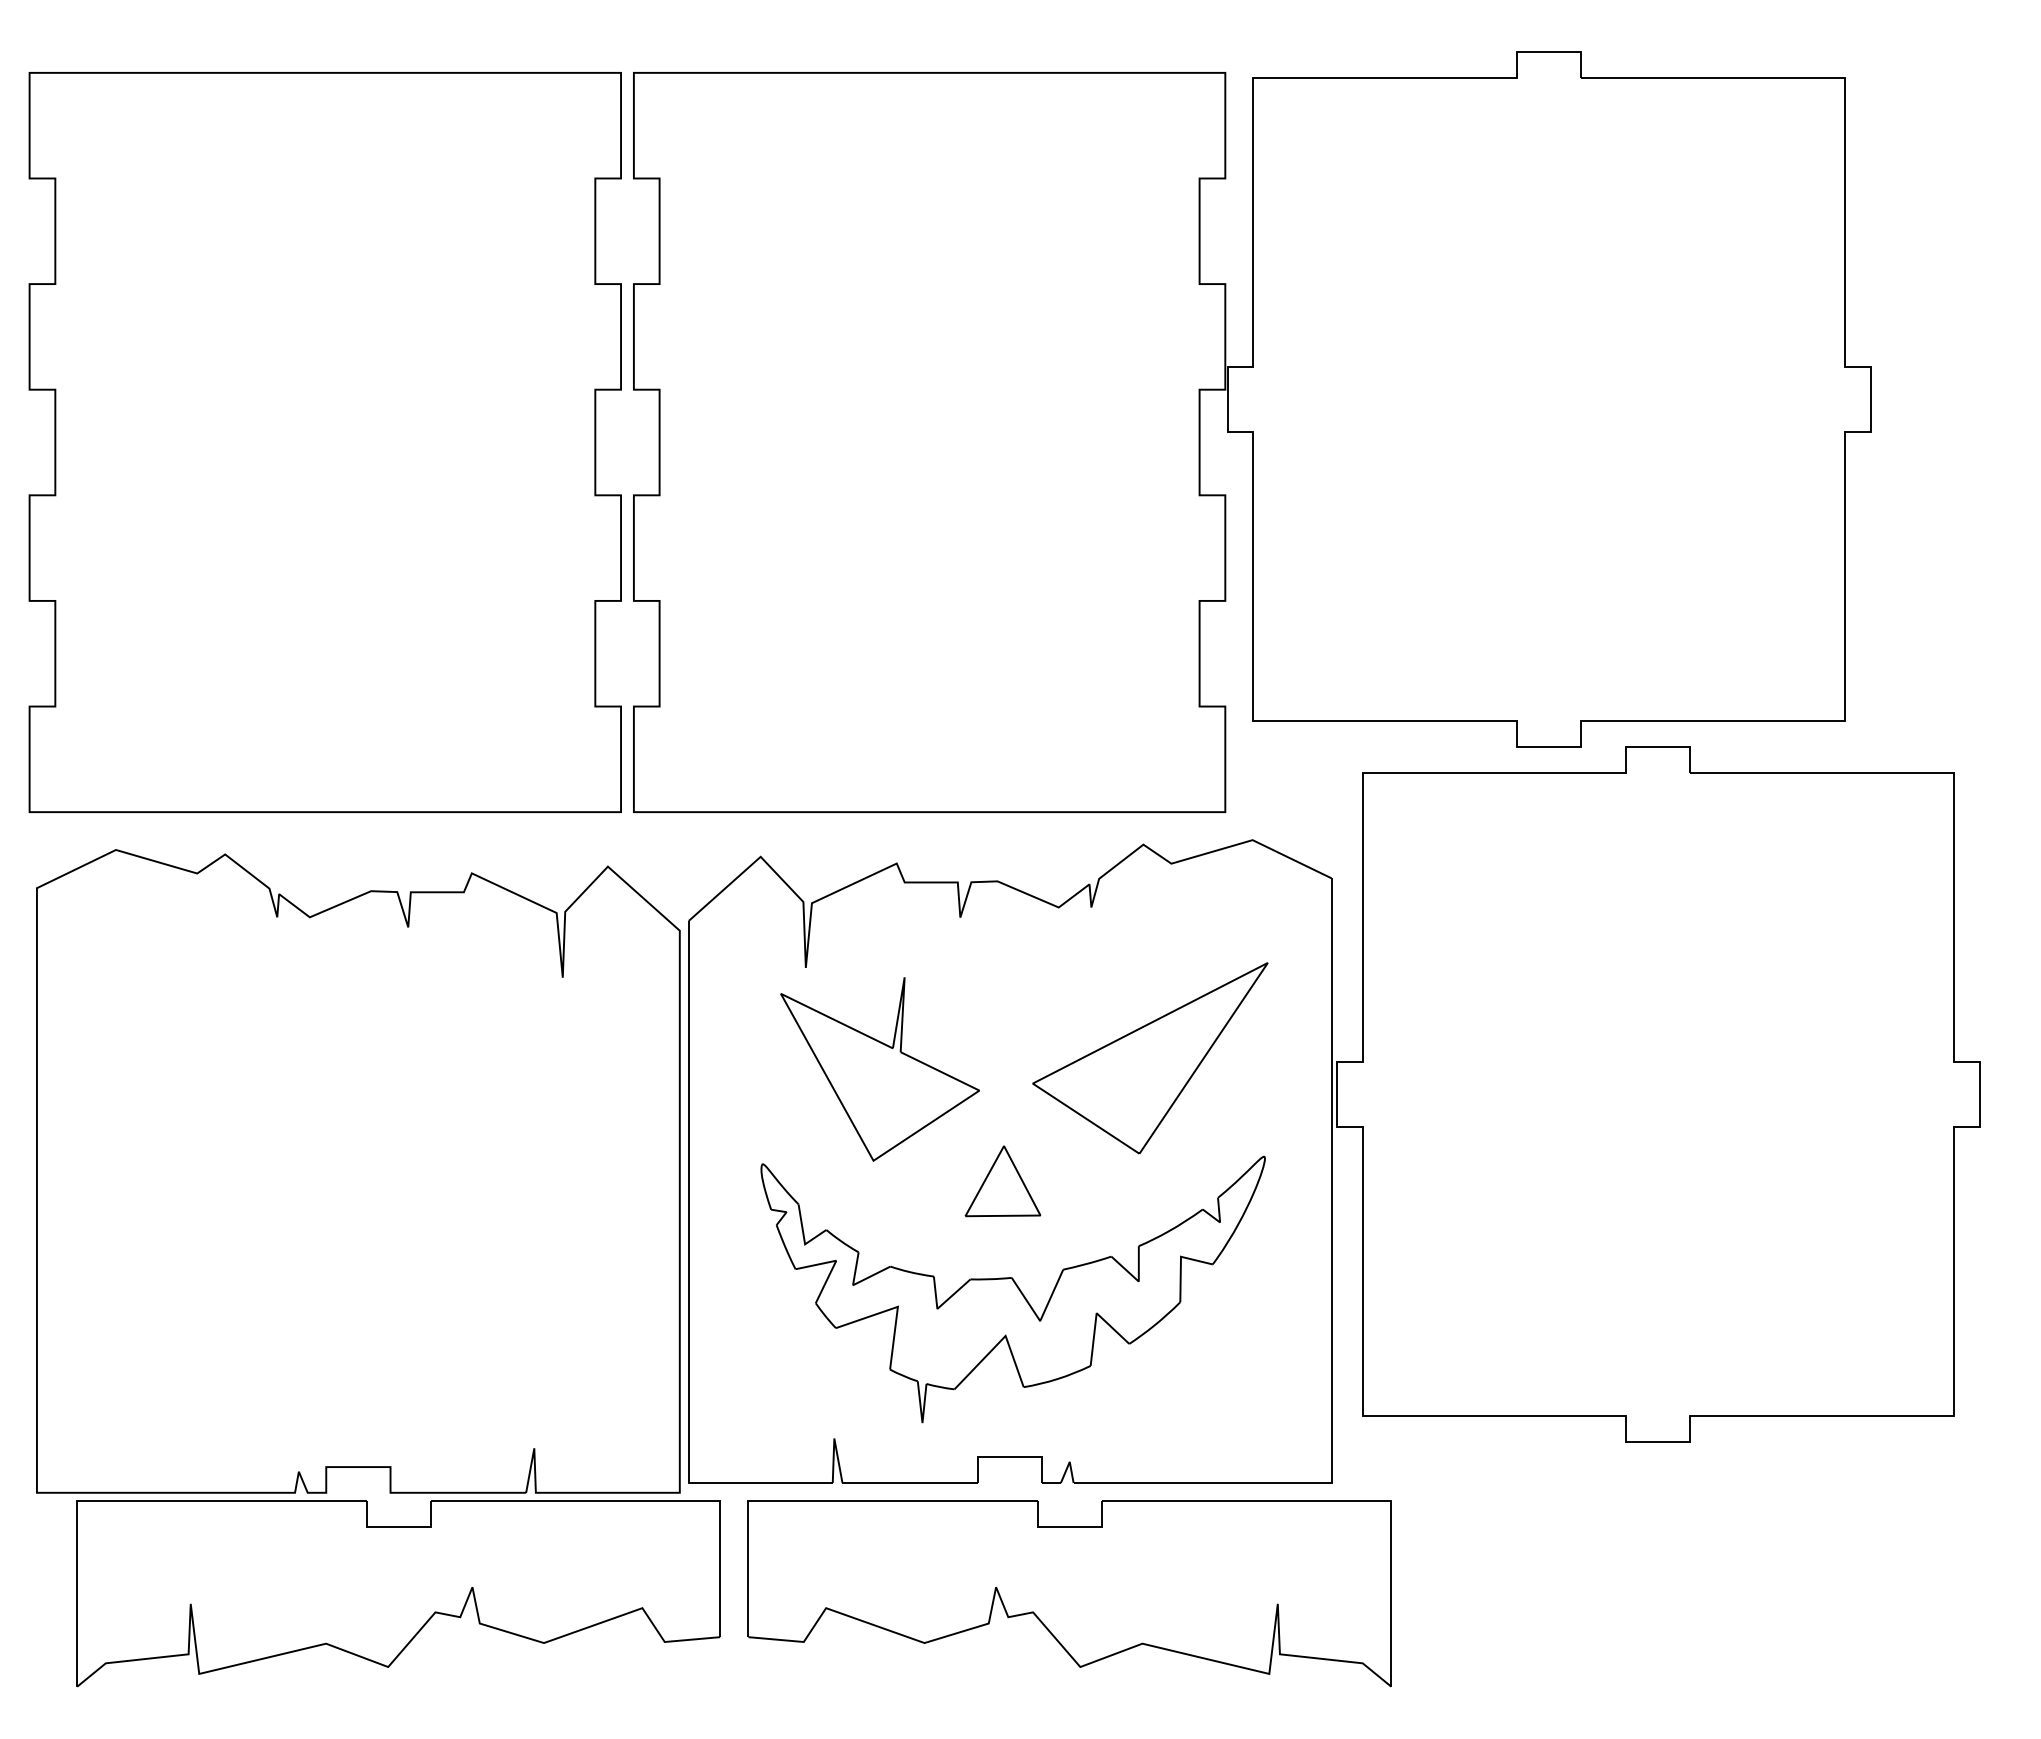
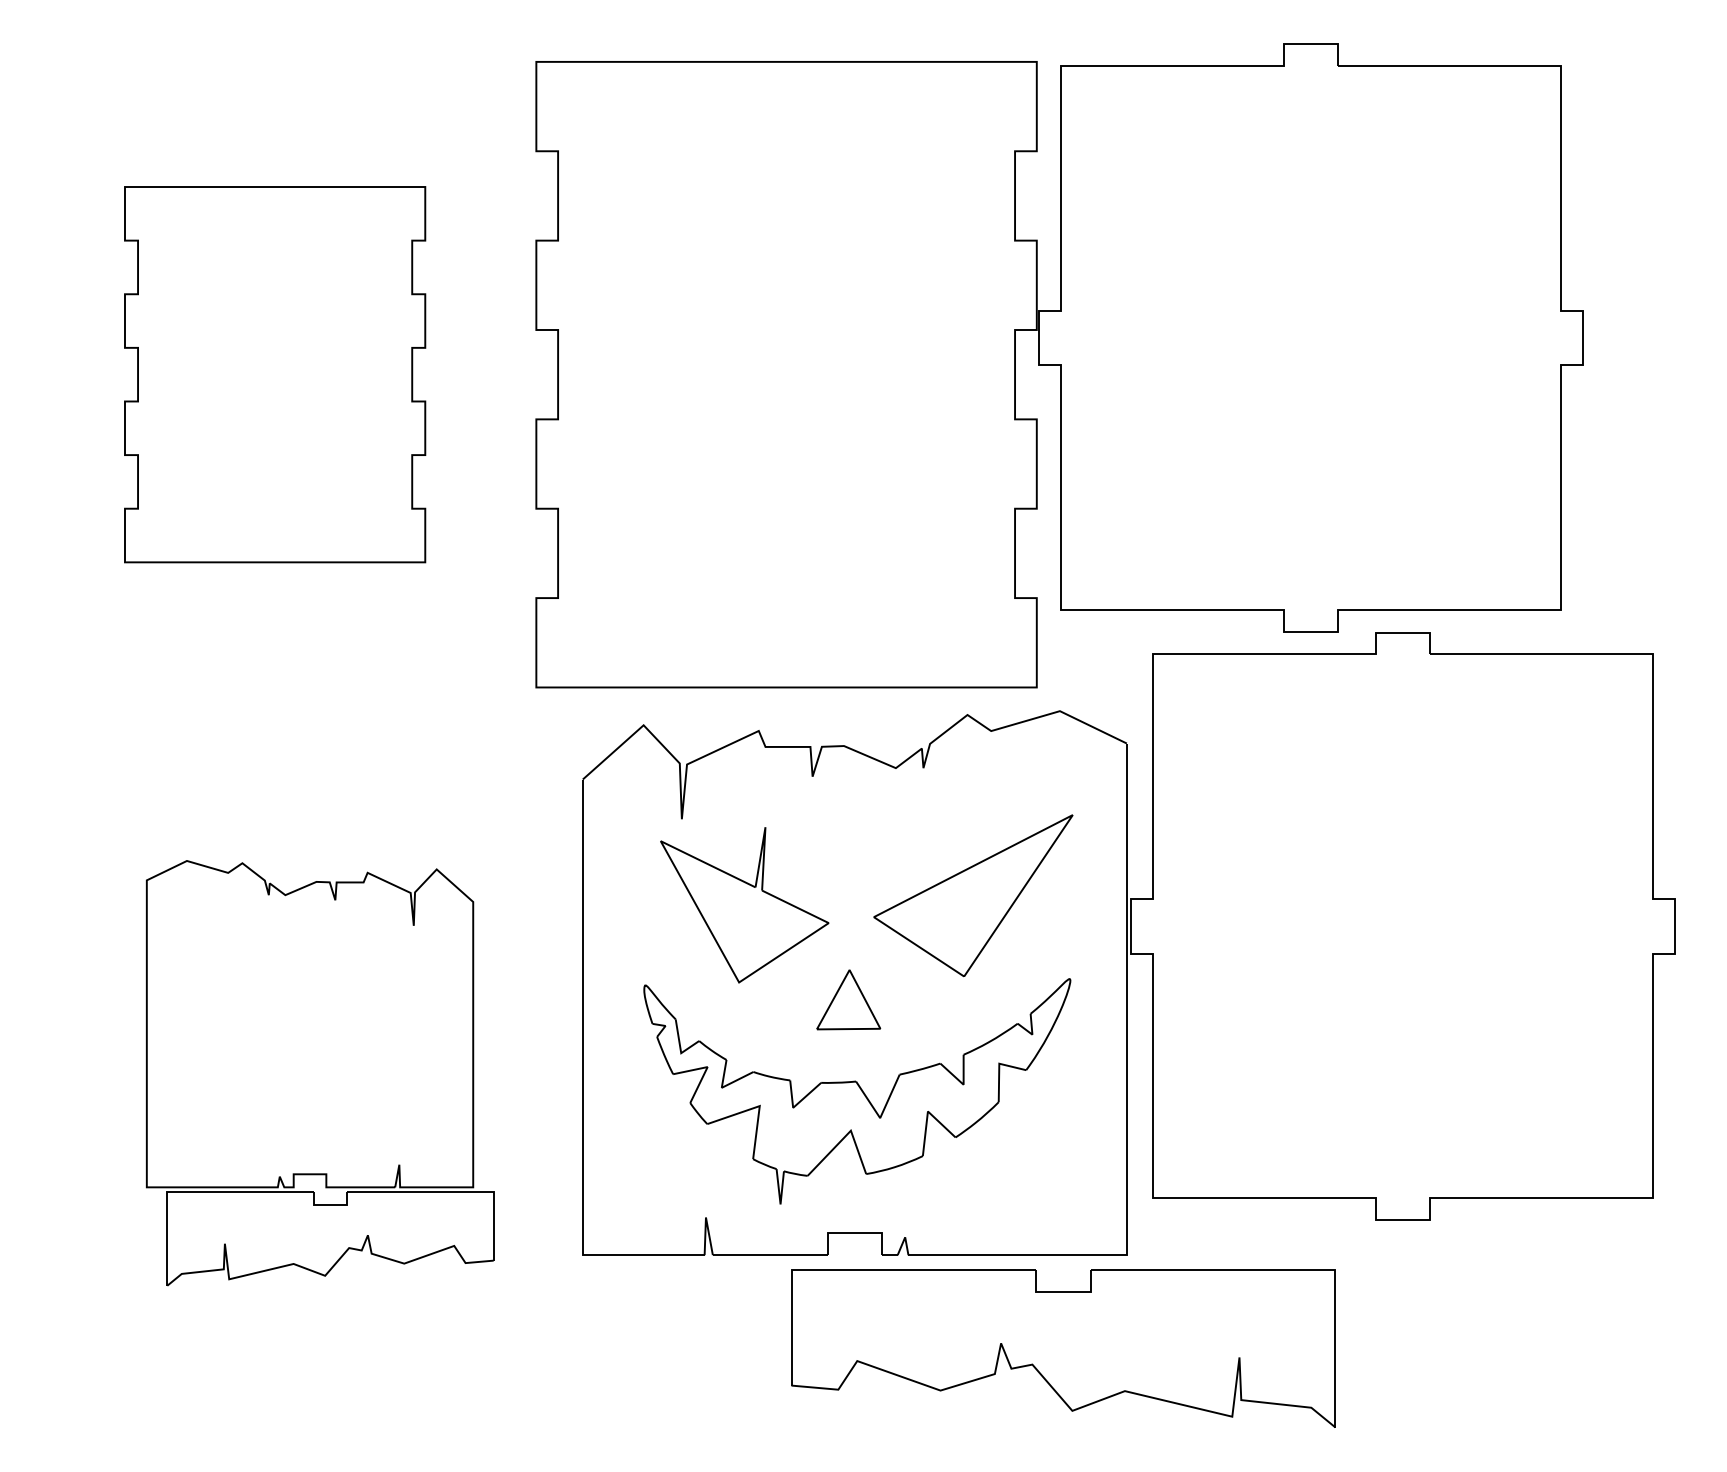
part: (324, 442) -> (274, 374), size x0.6
part: (378, 1267) -> (320, 1072), size x0.6
part: (1069, 1593) -> (1063, 1348), moved

